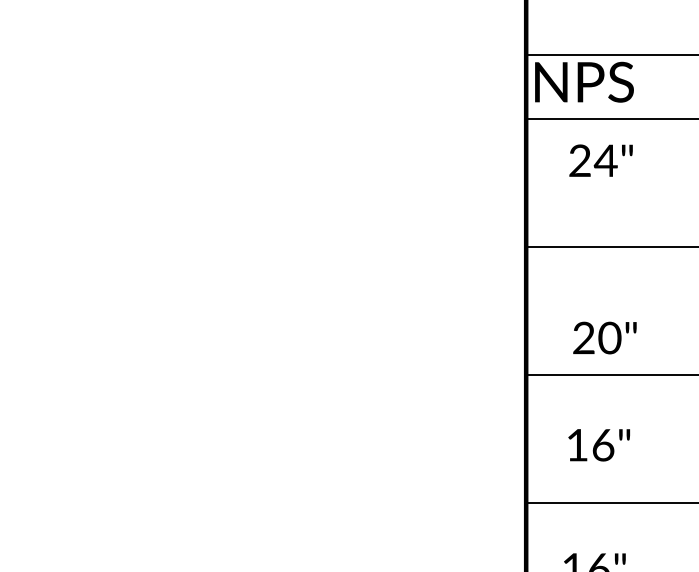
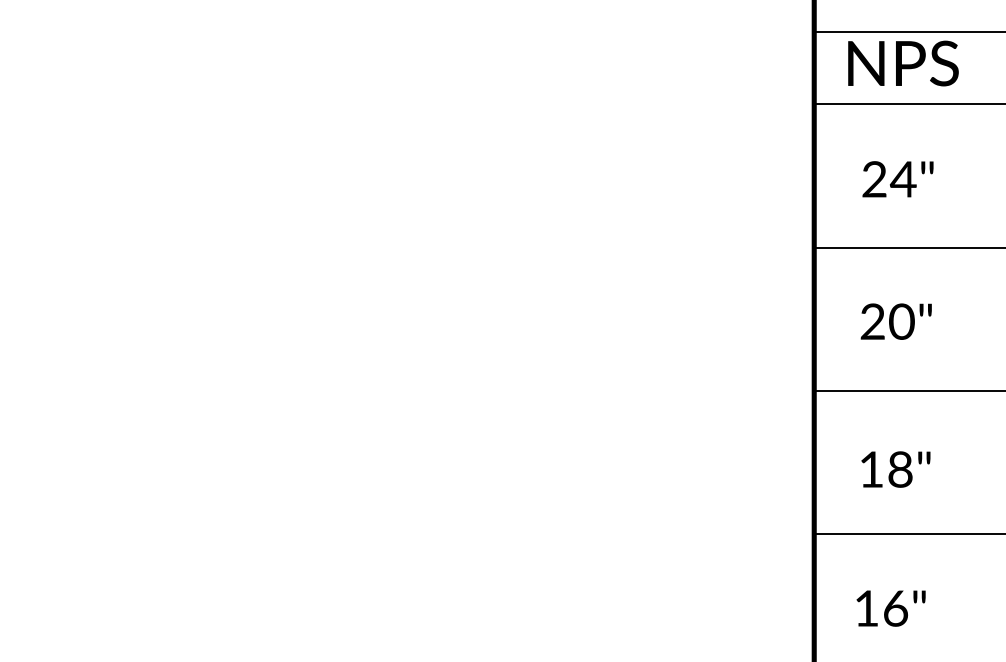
text: (584, 82) -> (903, 63), moved
text: (600, 160) -> (897, 179), moved
text: (604, 337) -> (895, 321), moved
text: (603, 445) -> (900, 469), 16" -> 18"

